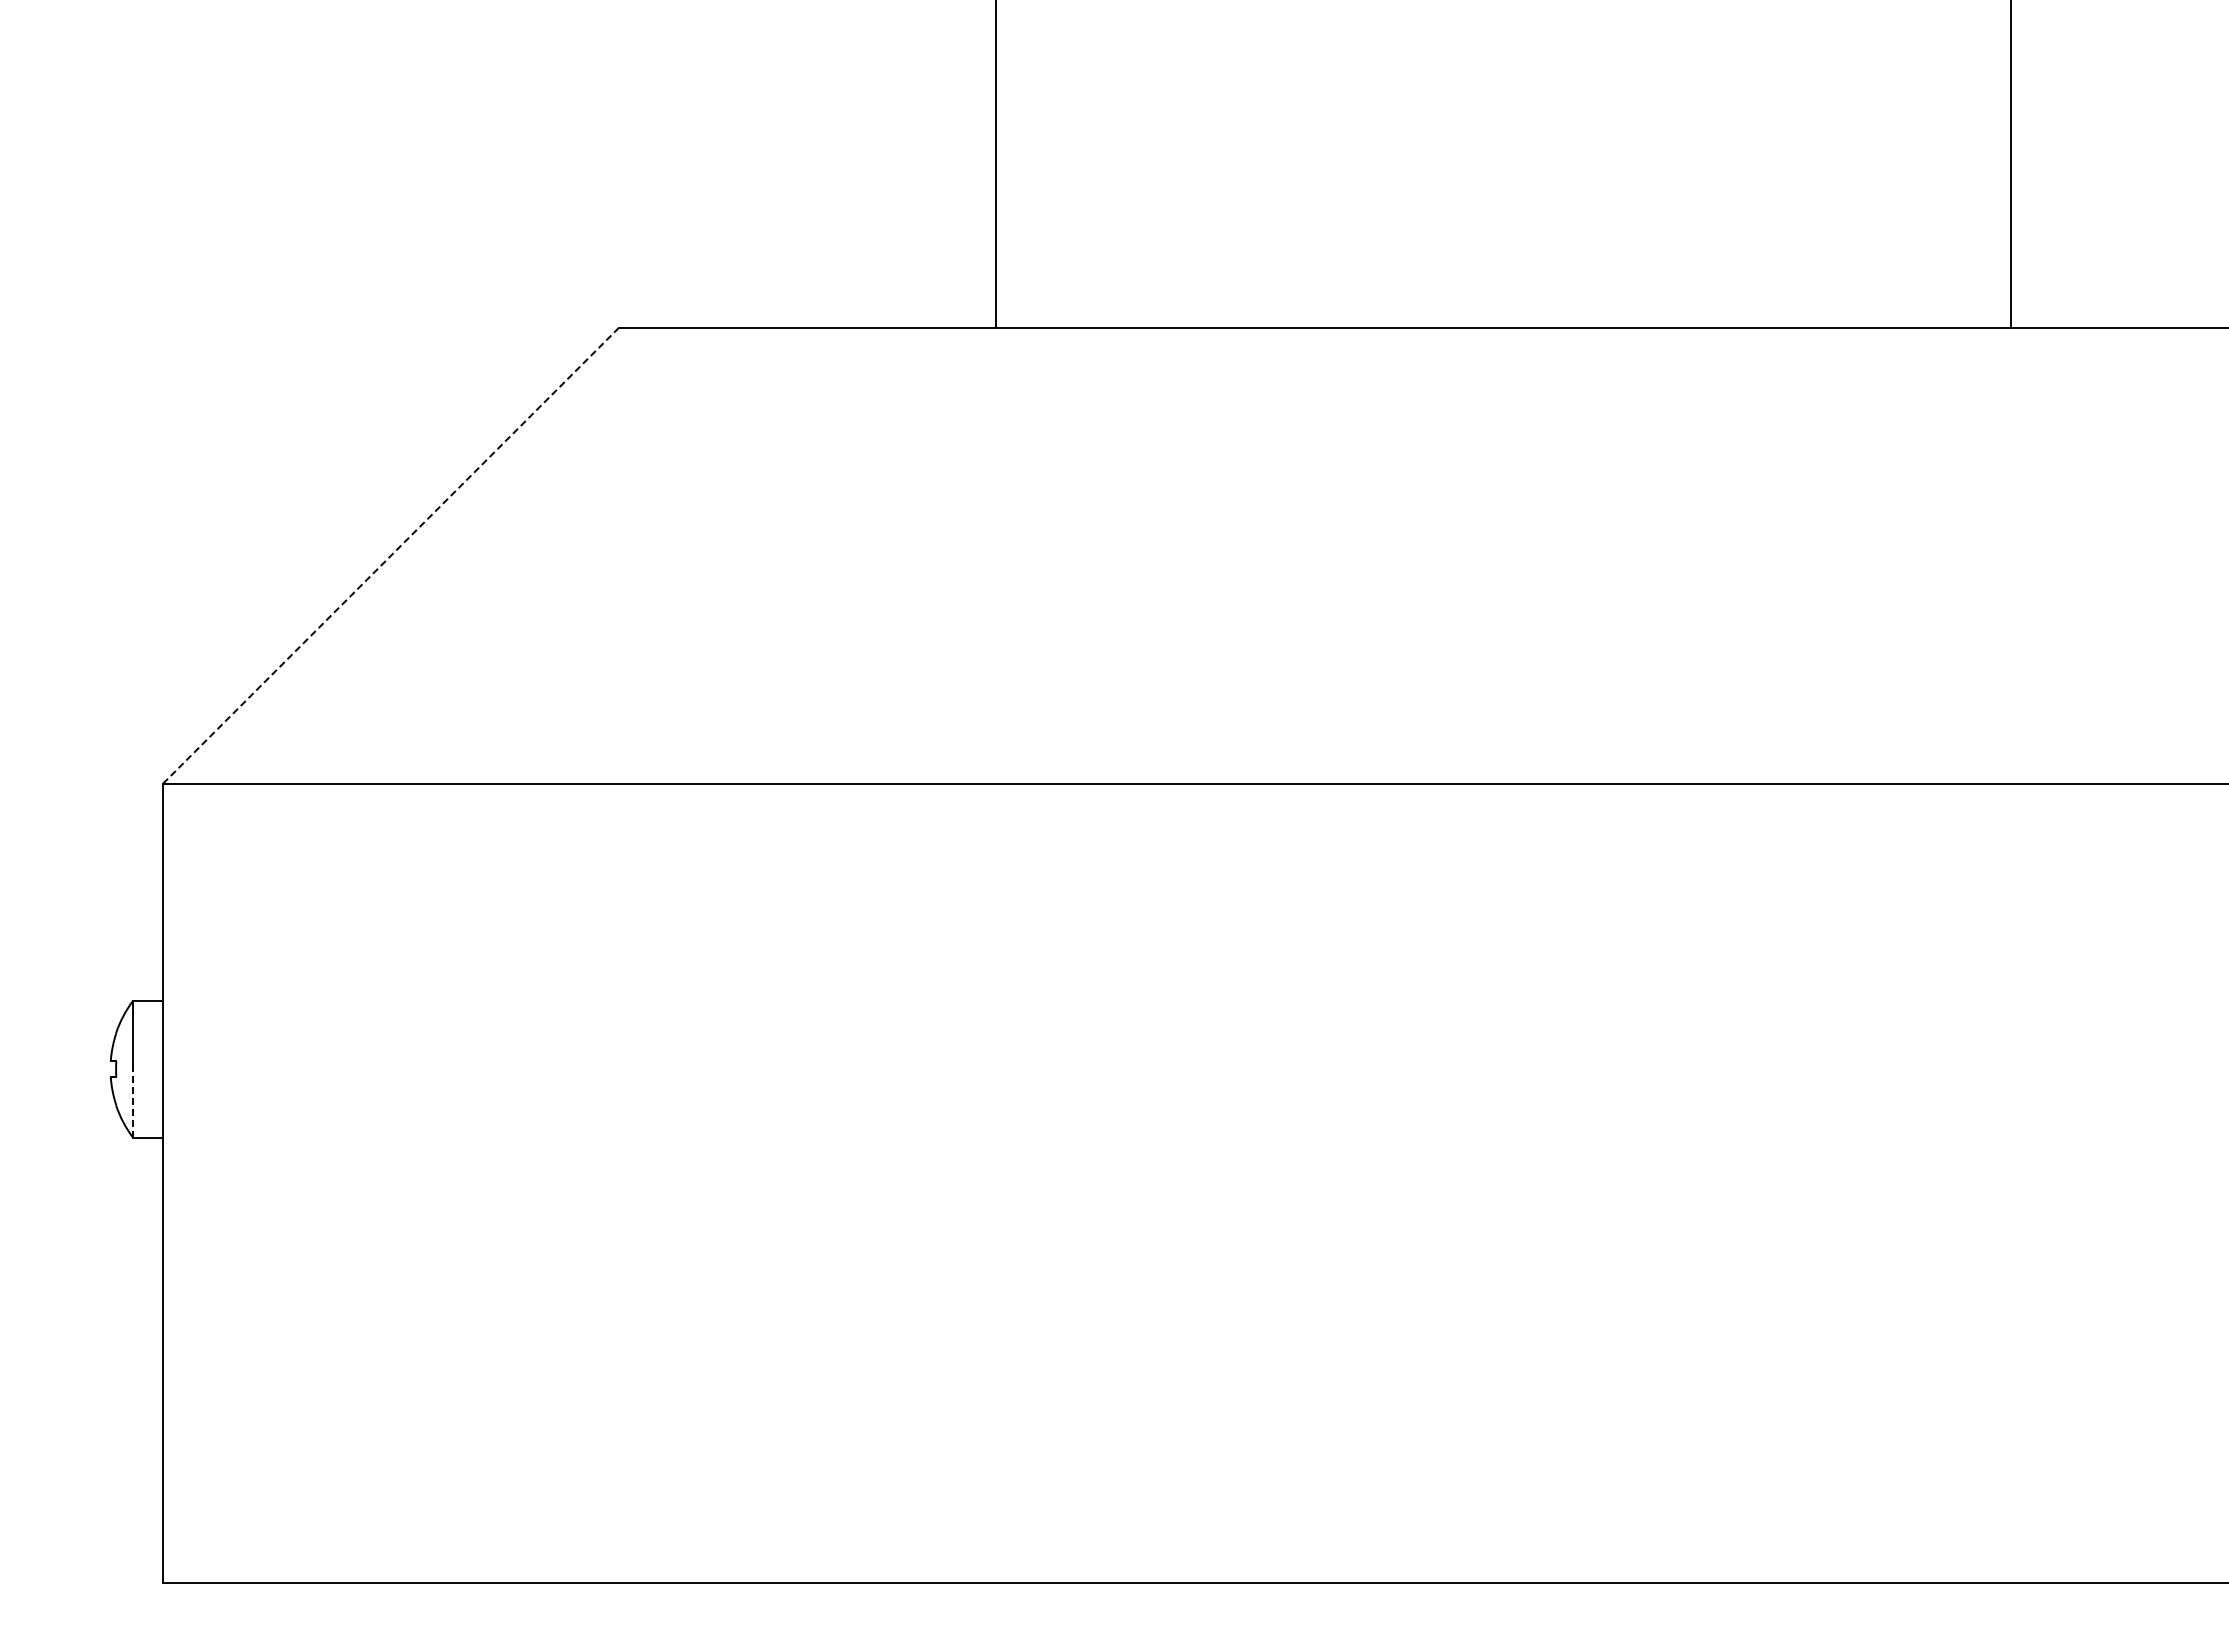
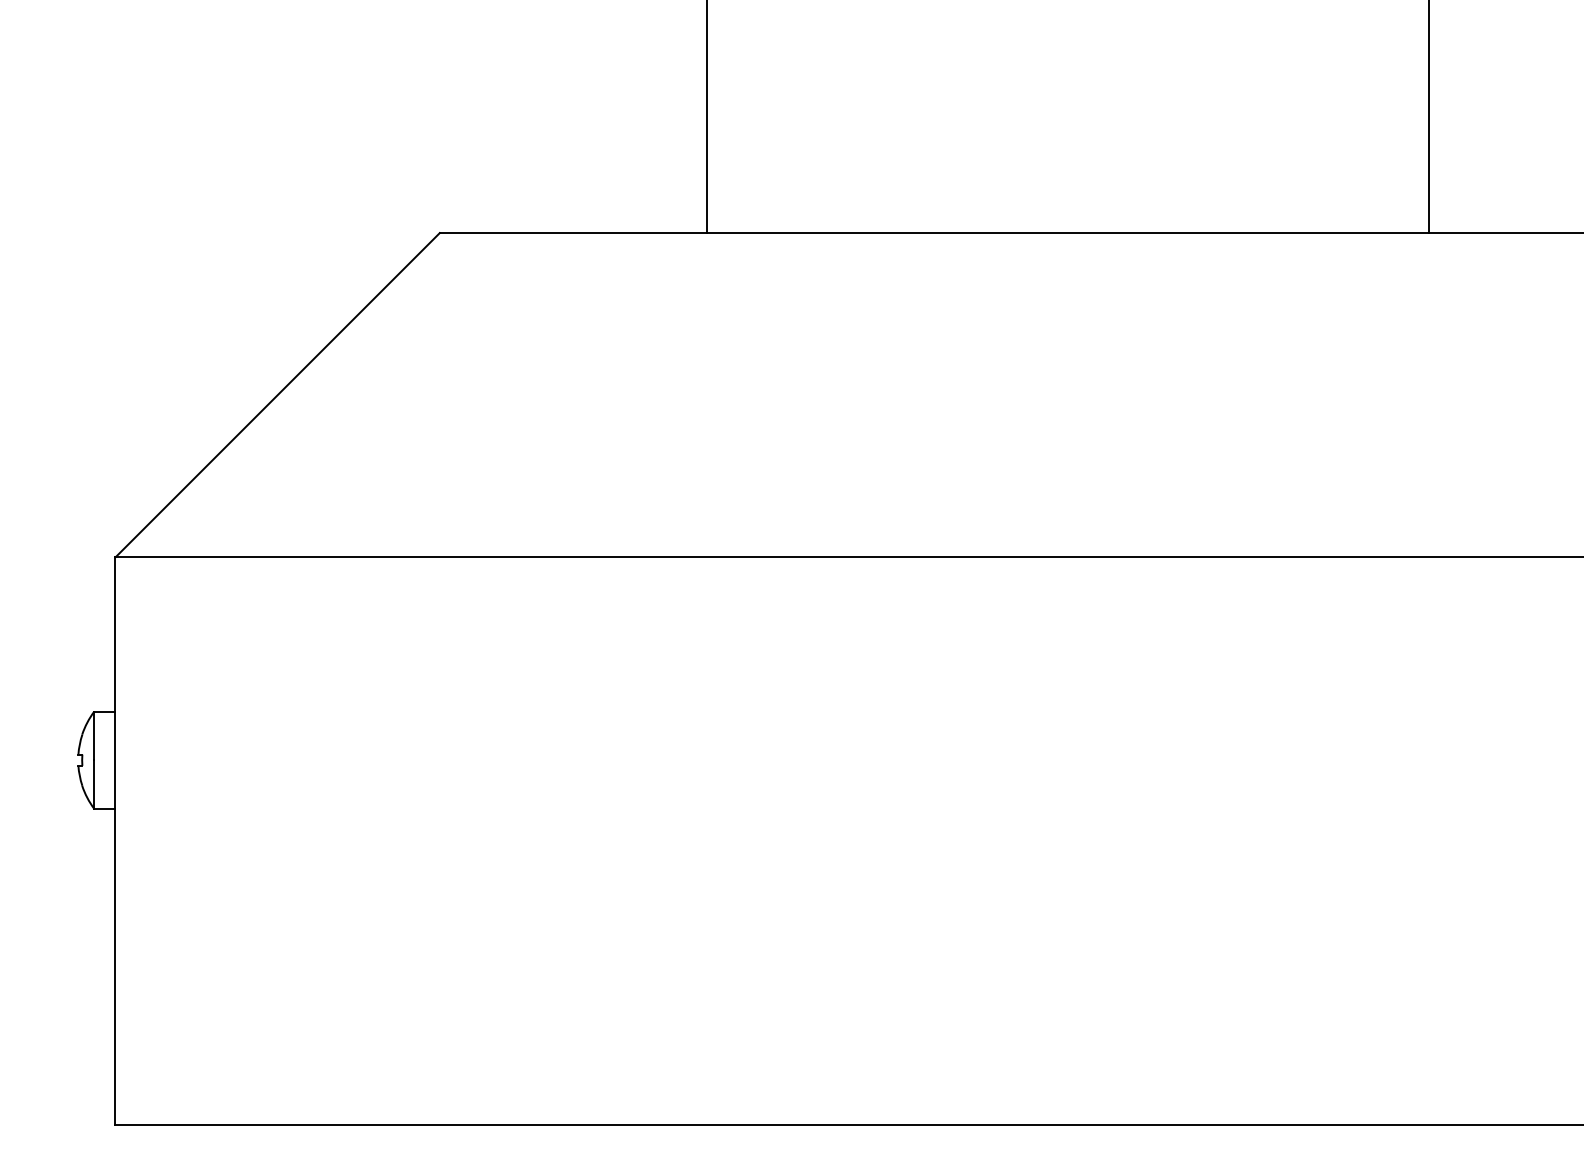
line: (390, 555) -> (277, 395), dashed -> solid
line: (133, 1103) -> (94, 784), dashed -> solid

